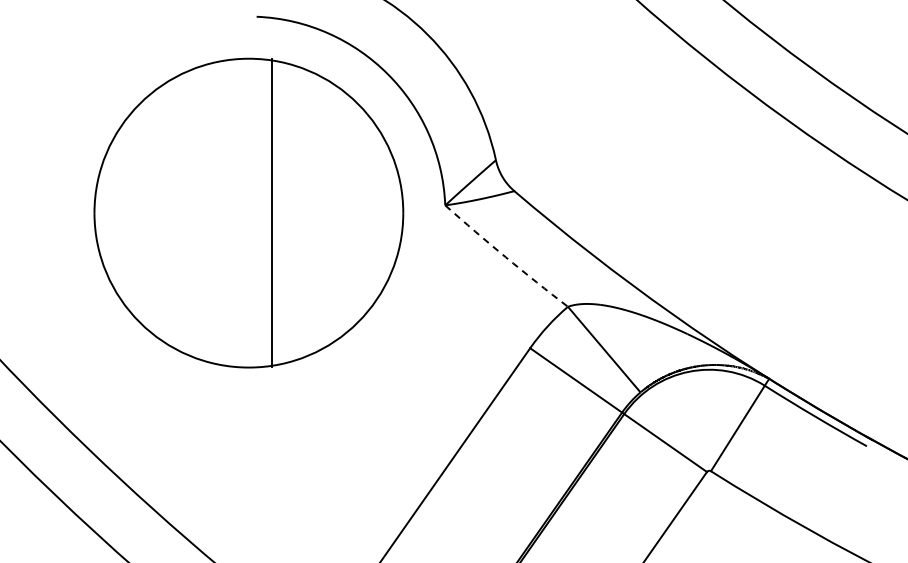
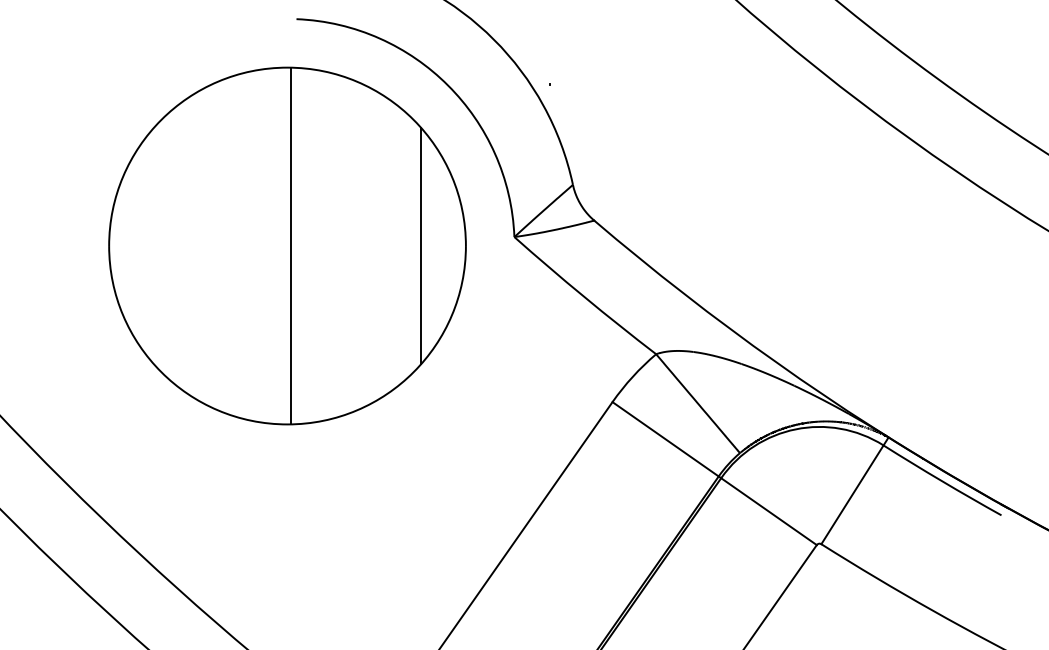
line: (364, 212) -> (421, 245), added
line: (271, 213) -> (290, 246), moved
arc: (505, 257) -> (583, 297), dashed -> solid

